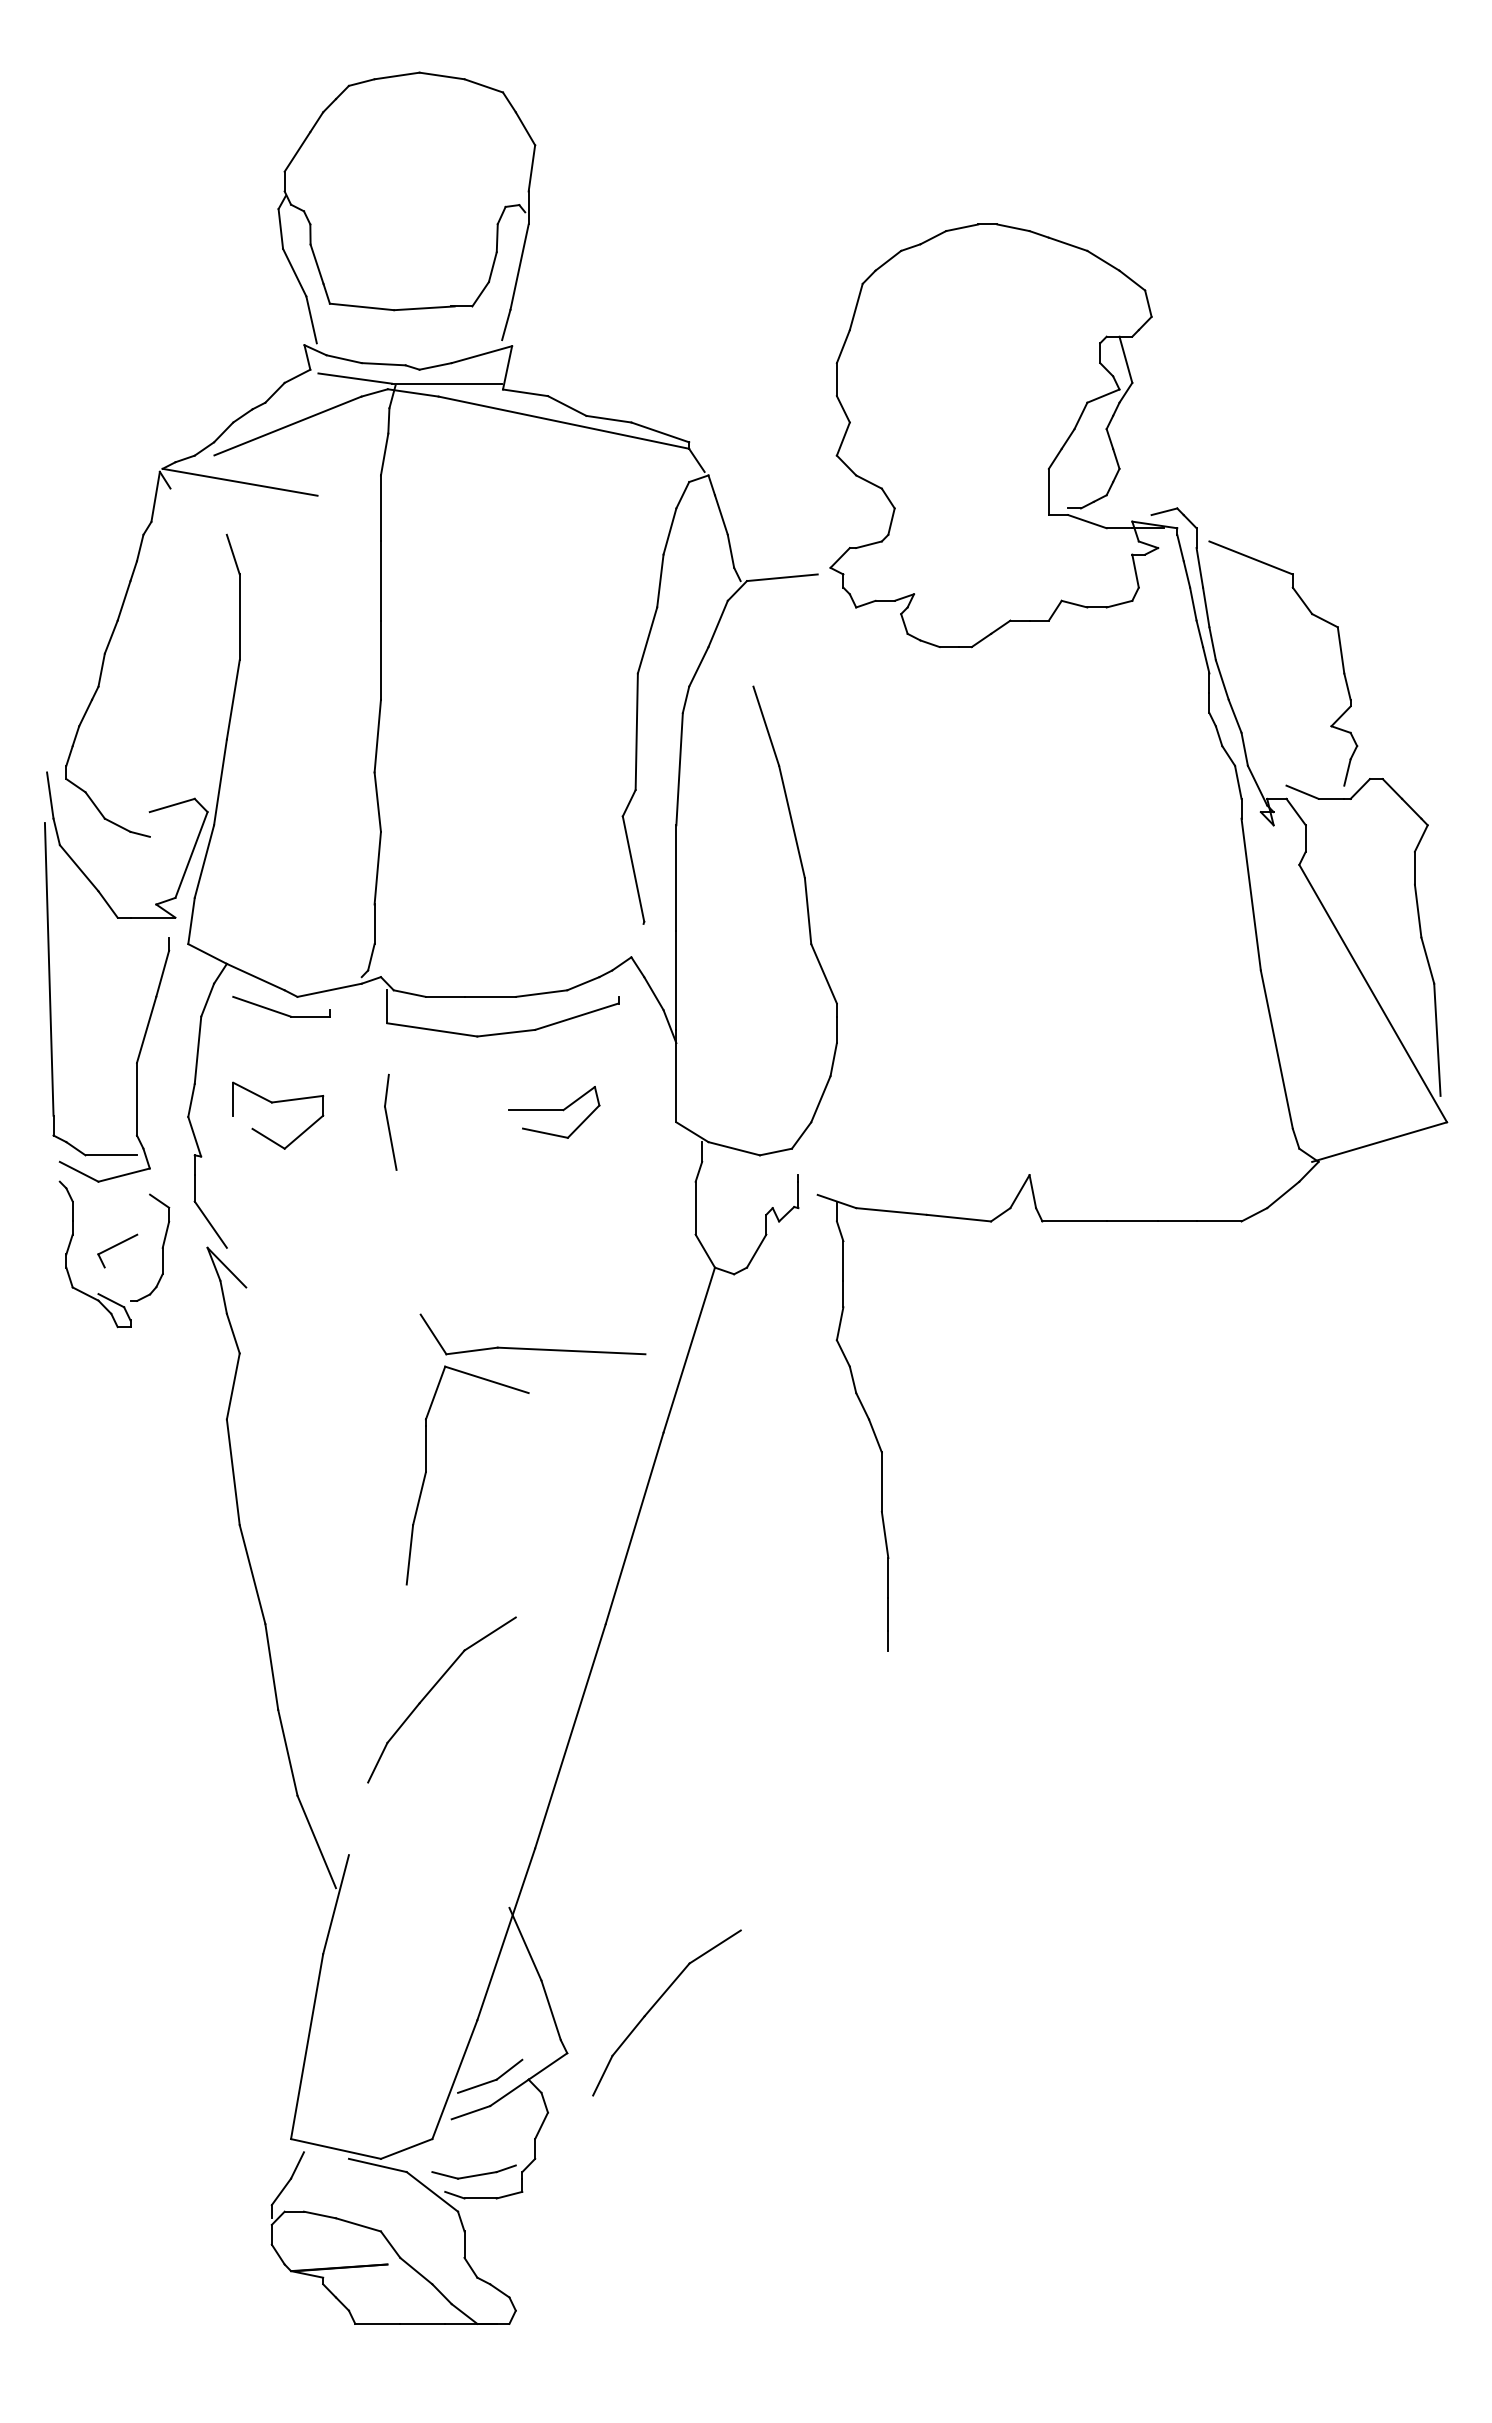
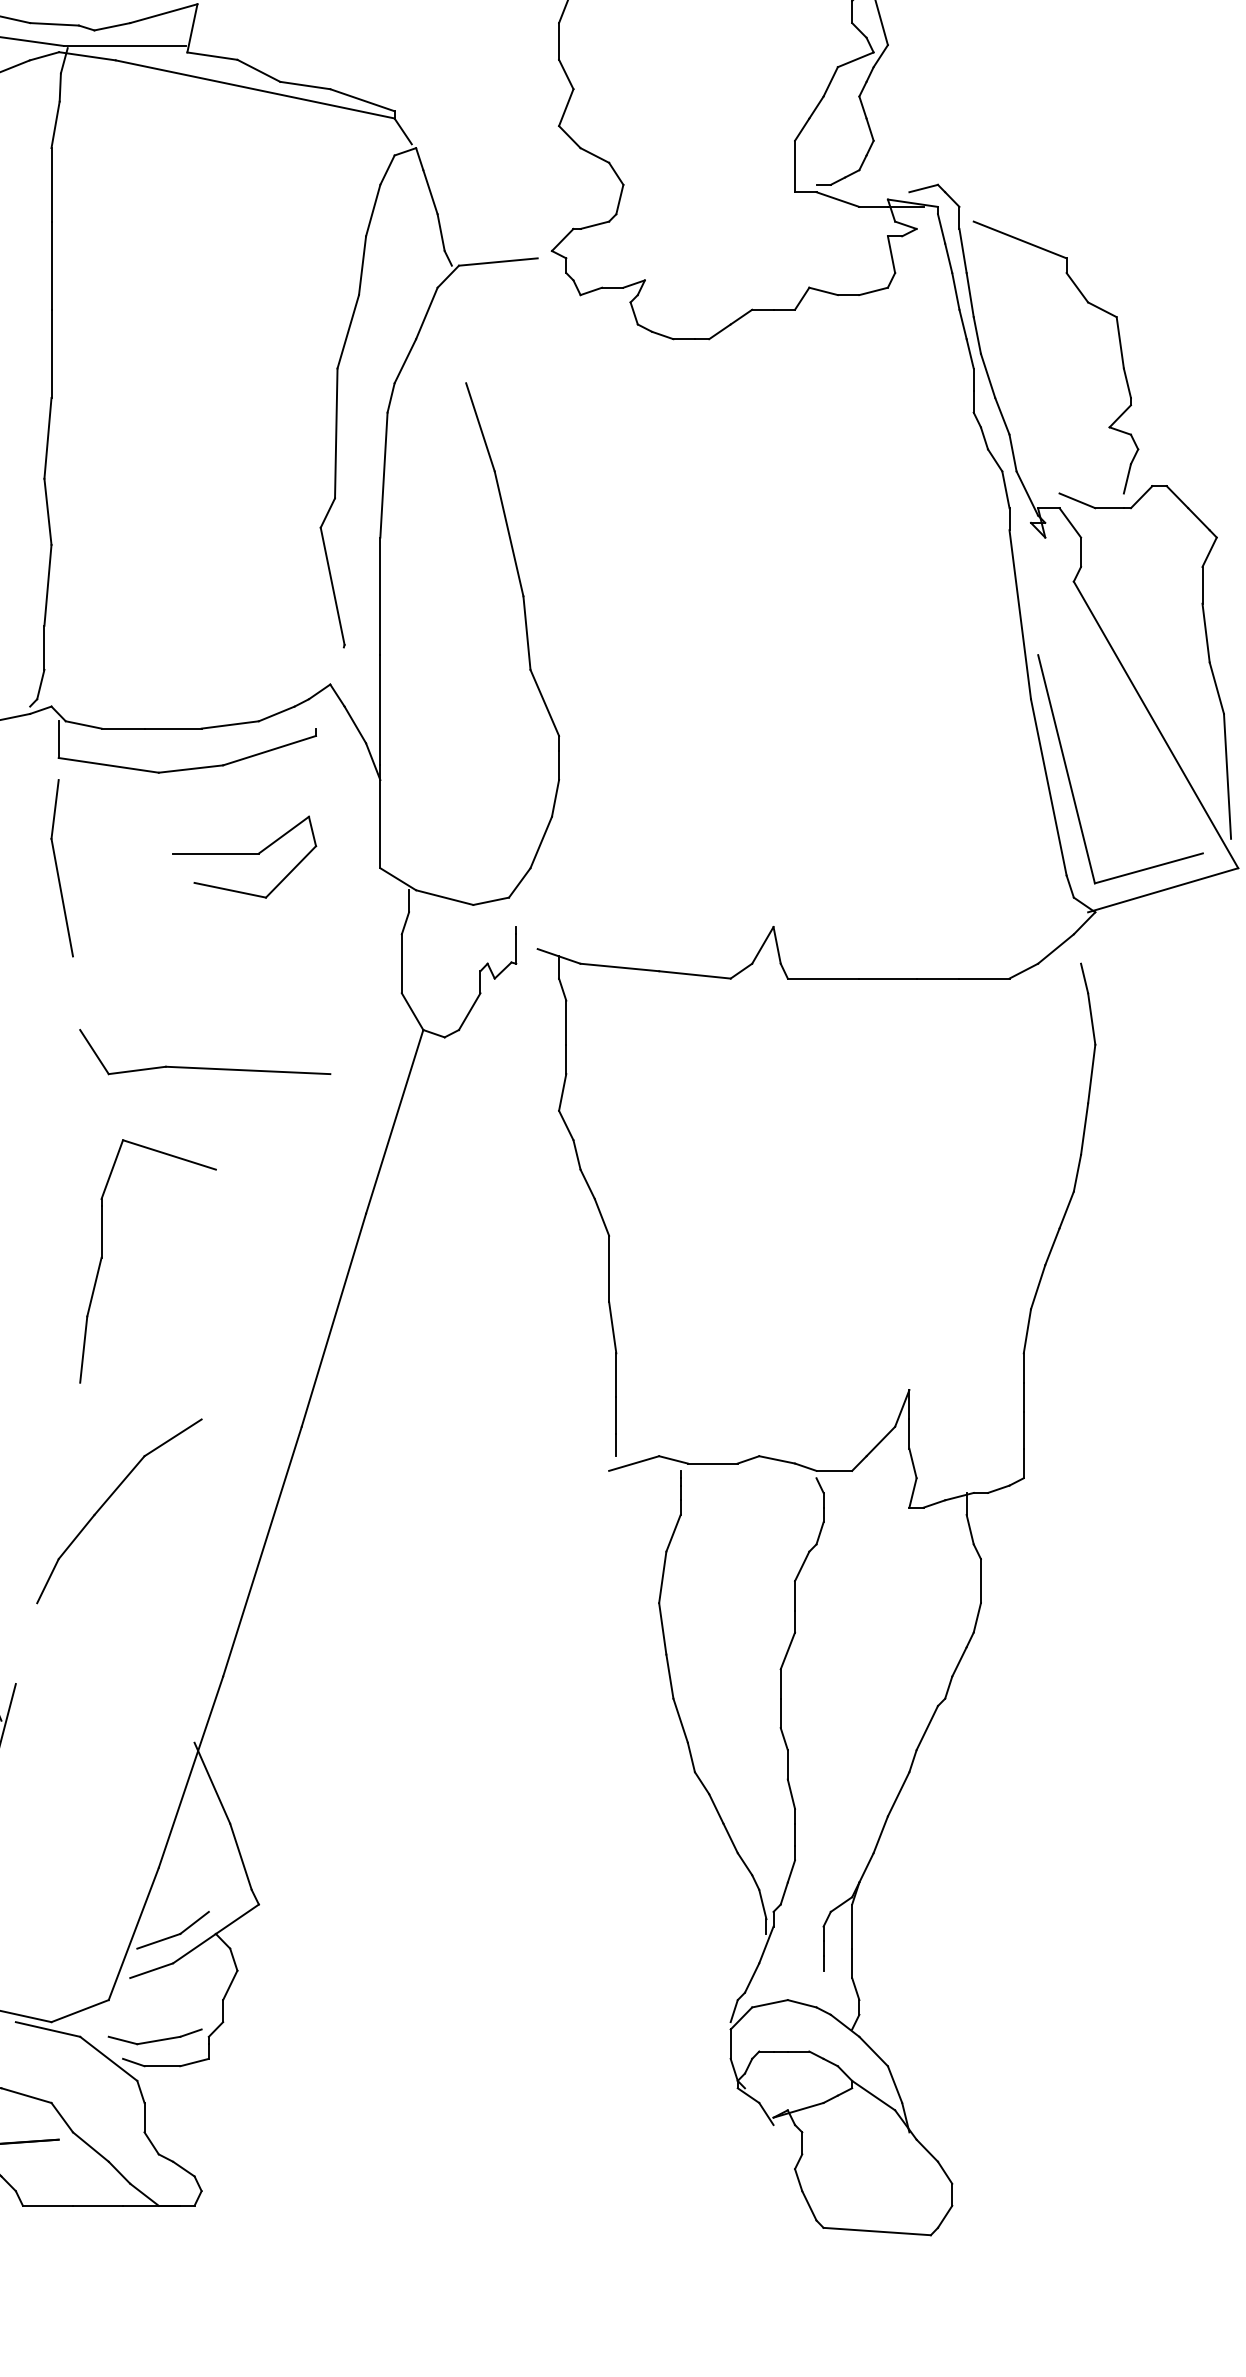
part: (1296, 1043) -> (1070, 780), added
part: (554, 1112) -> (244, 857), size x1.43
part: (390, 1122) -> (62, 868), size x1.67
part: (532, 1348) -> (204, 1067), moved
part: (1049, 1779) -> (795, 1599), added
part: (655, 2005) -> (357, 1851), removed

